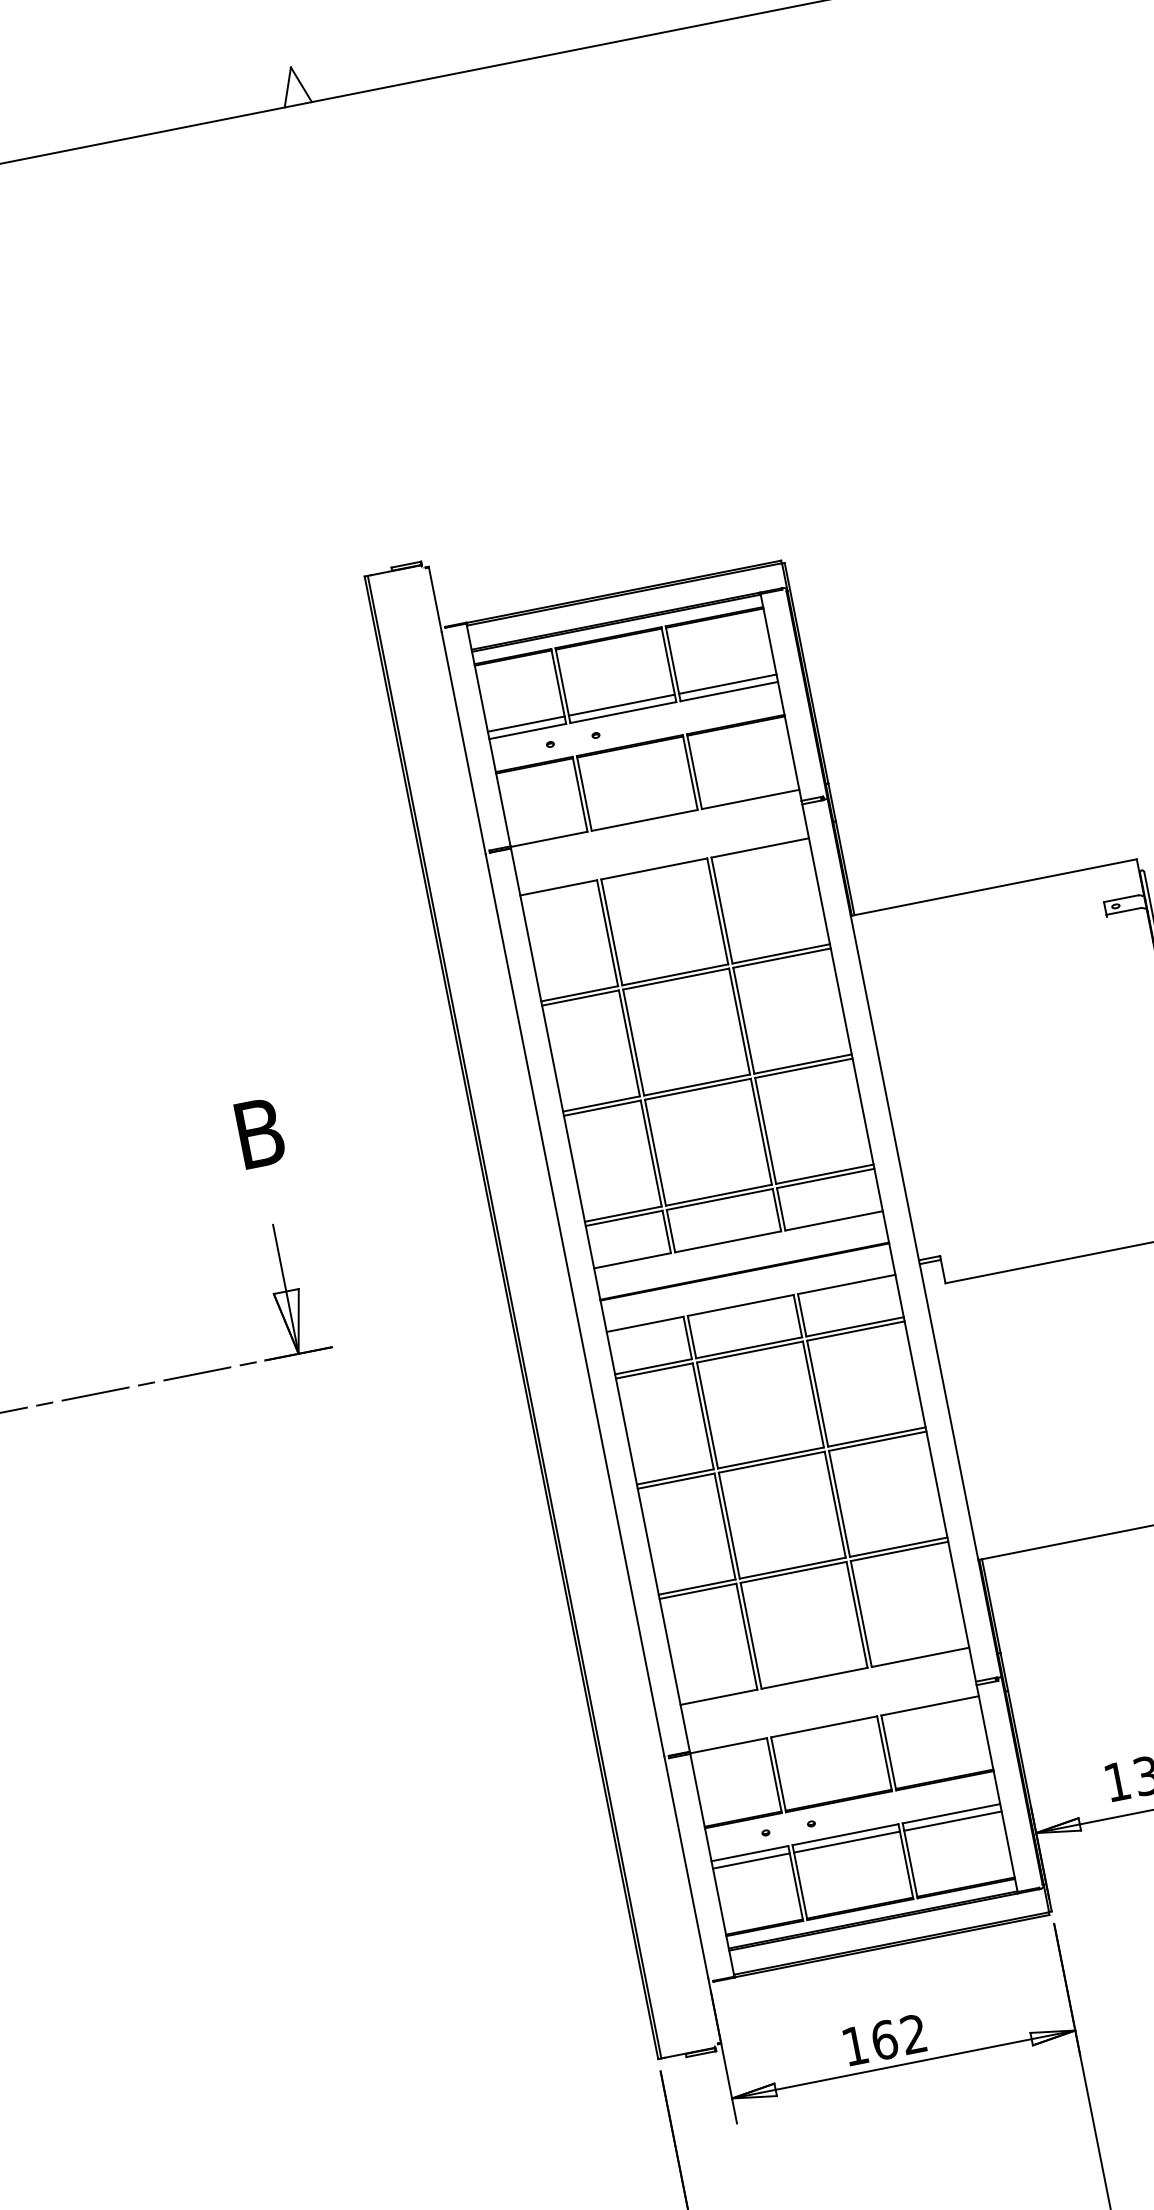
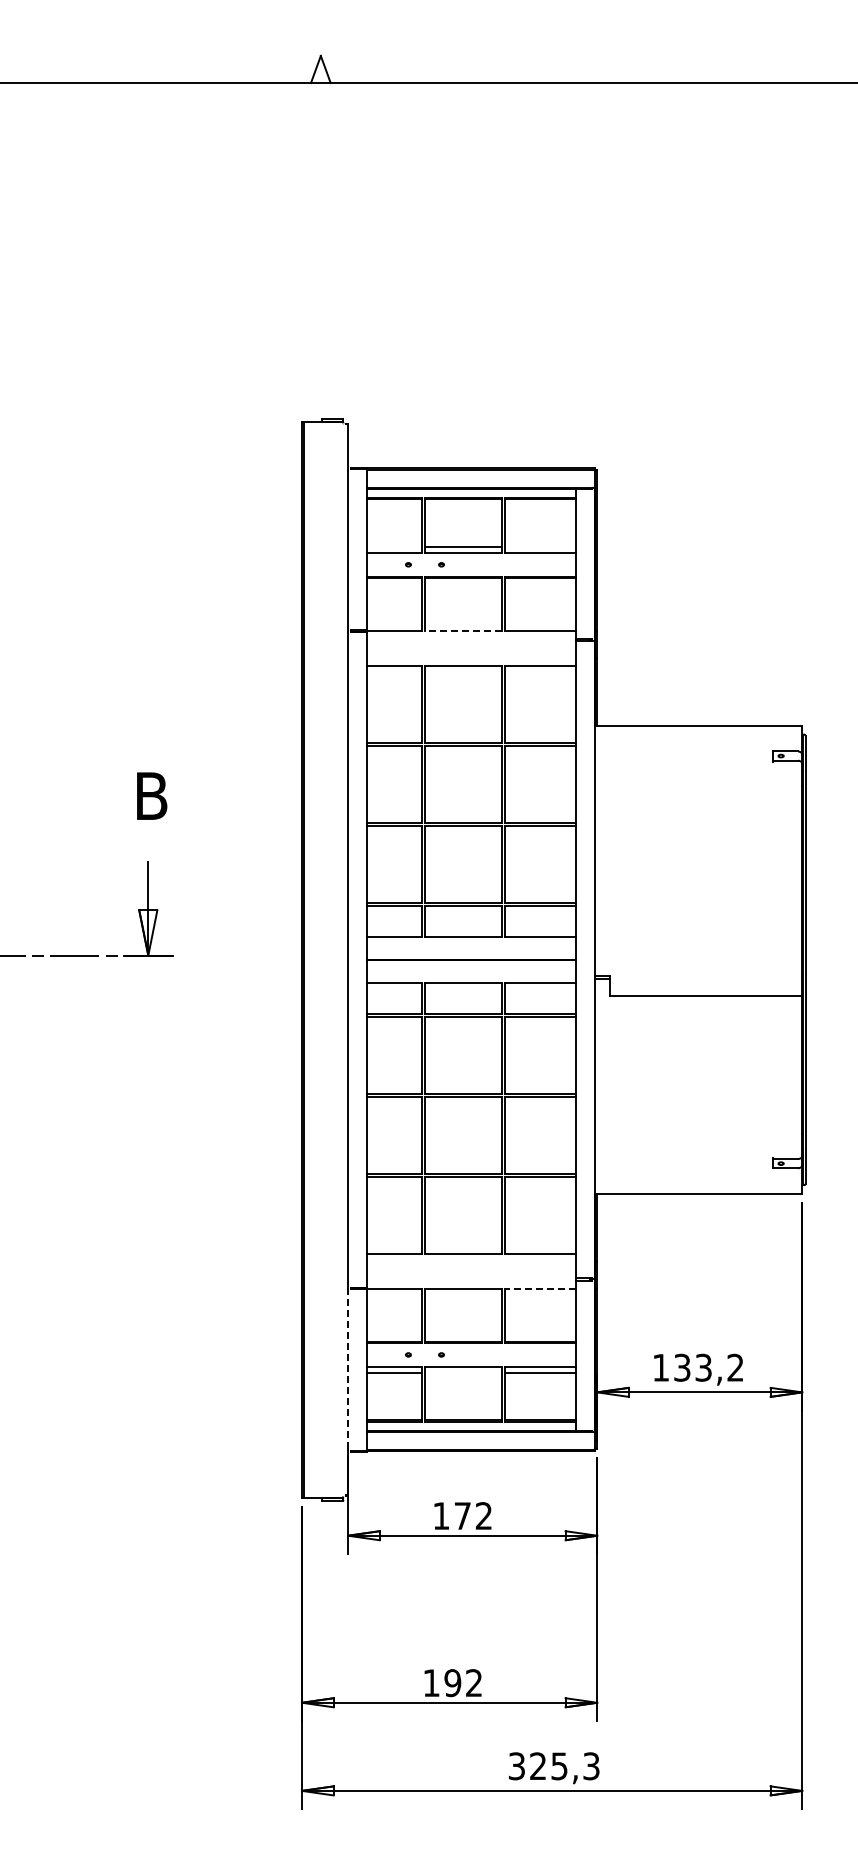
line: (727, 684) -> (540, 547), removed
line: (526, 724) -> (394, 547), removed
line: (644, 819) -> (463, 630), solid -> dashed
line: (929, 1705) -> (540, 1288), solid -> dashed
line: (846, 1842) -> (463, 1372), removed
line: (686, 1866) -> (348, 1367), solid -> dashed
text: (884, 2040) -> (462, 1516), 162 -> 172

